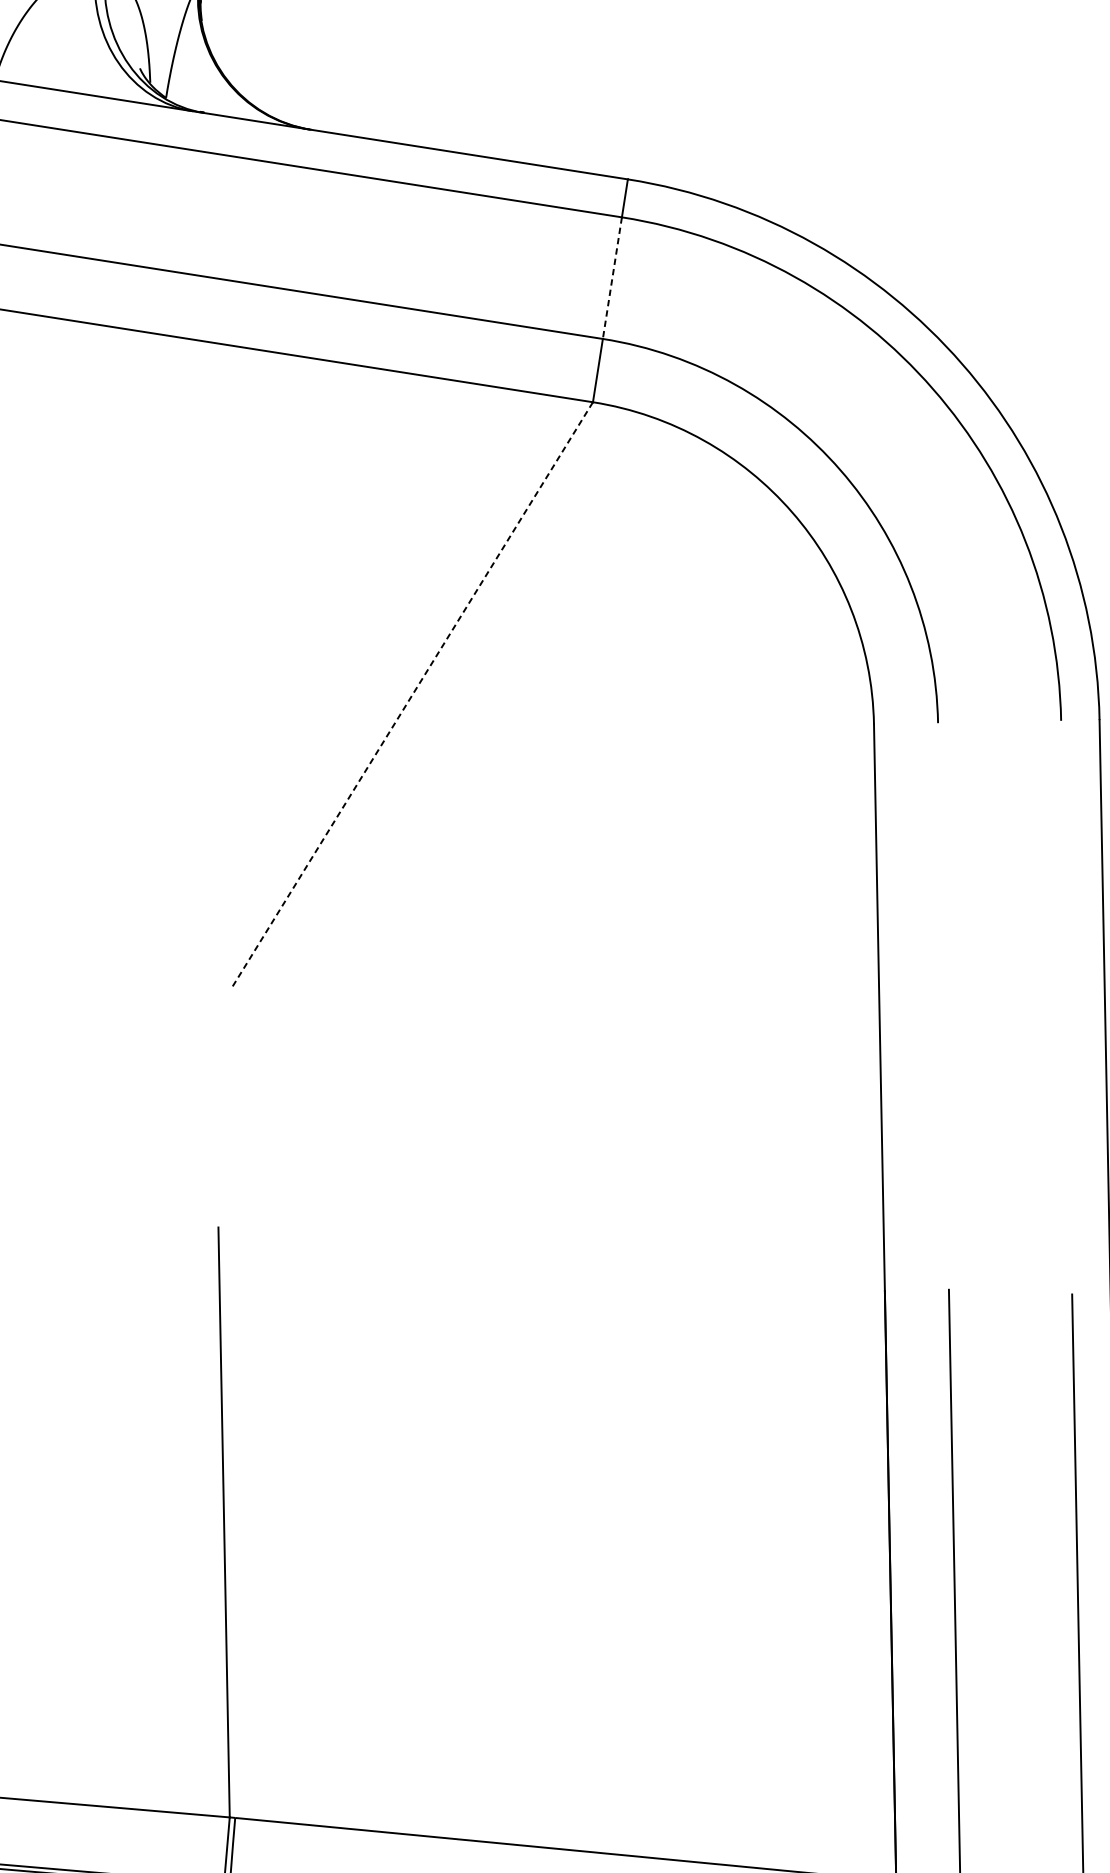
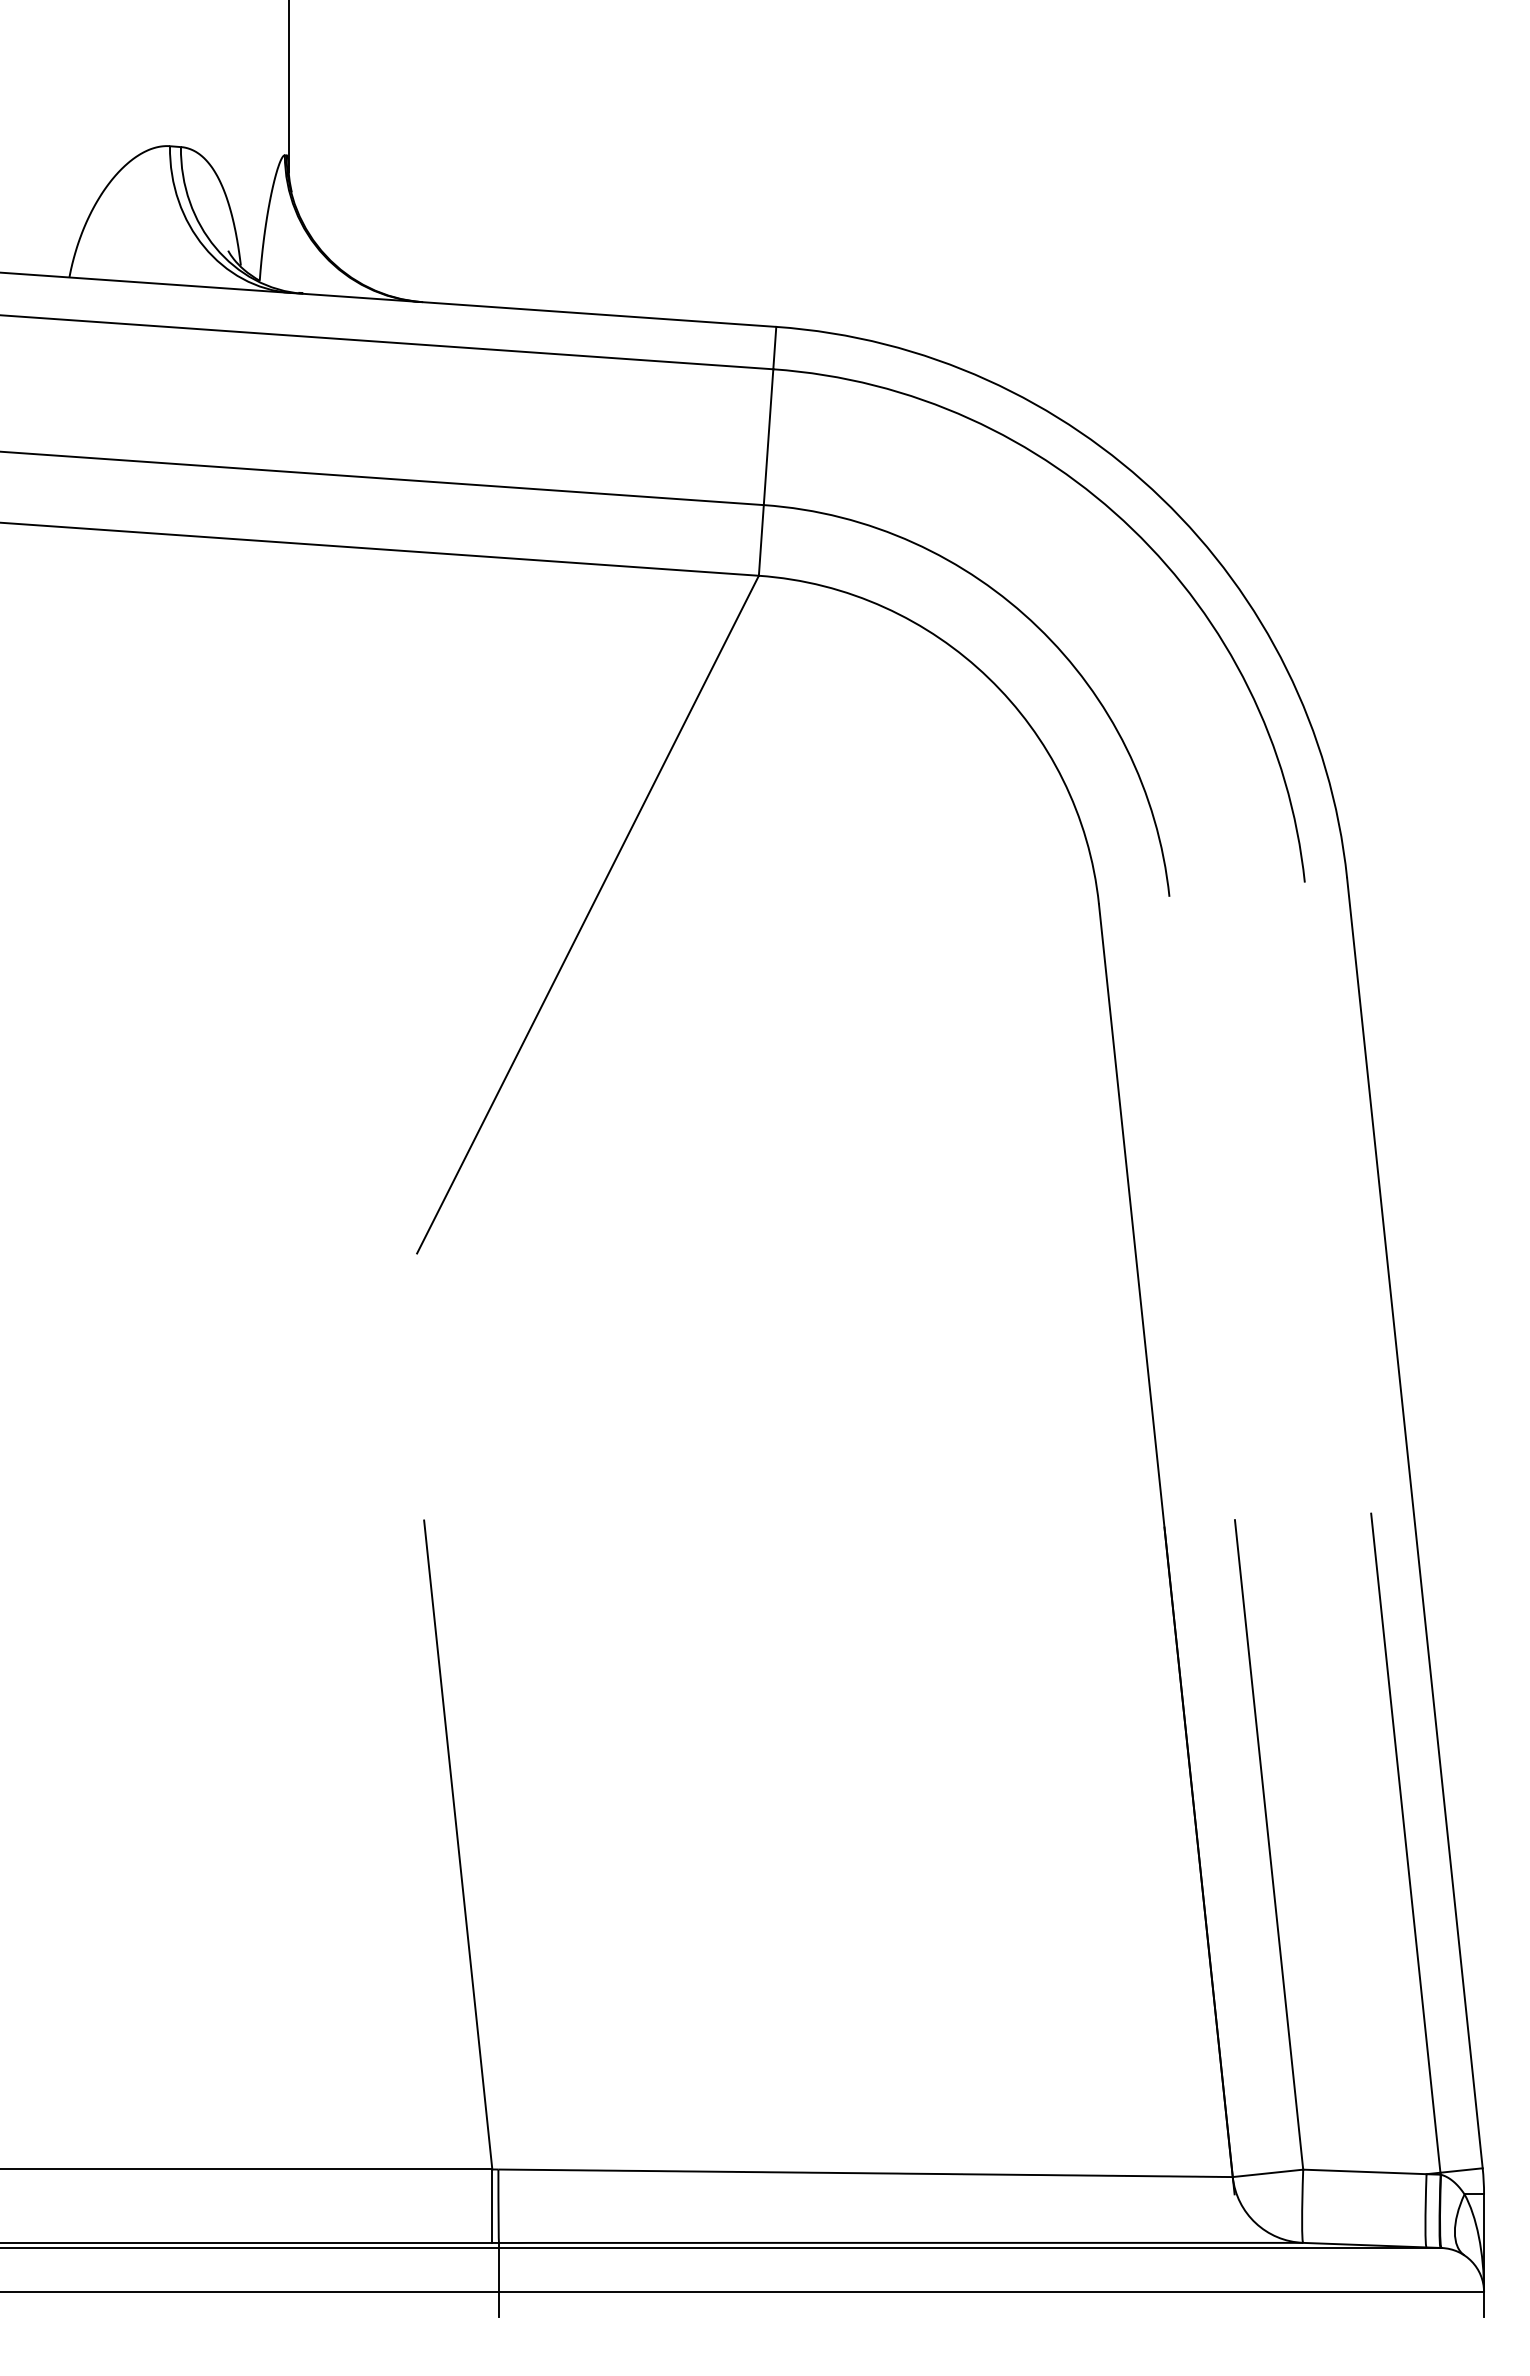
line: (612, 278) -> (768, 437), dashed -> solid
line: (412, 694) -> (587, 914), dashed -> solid

